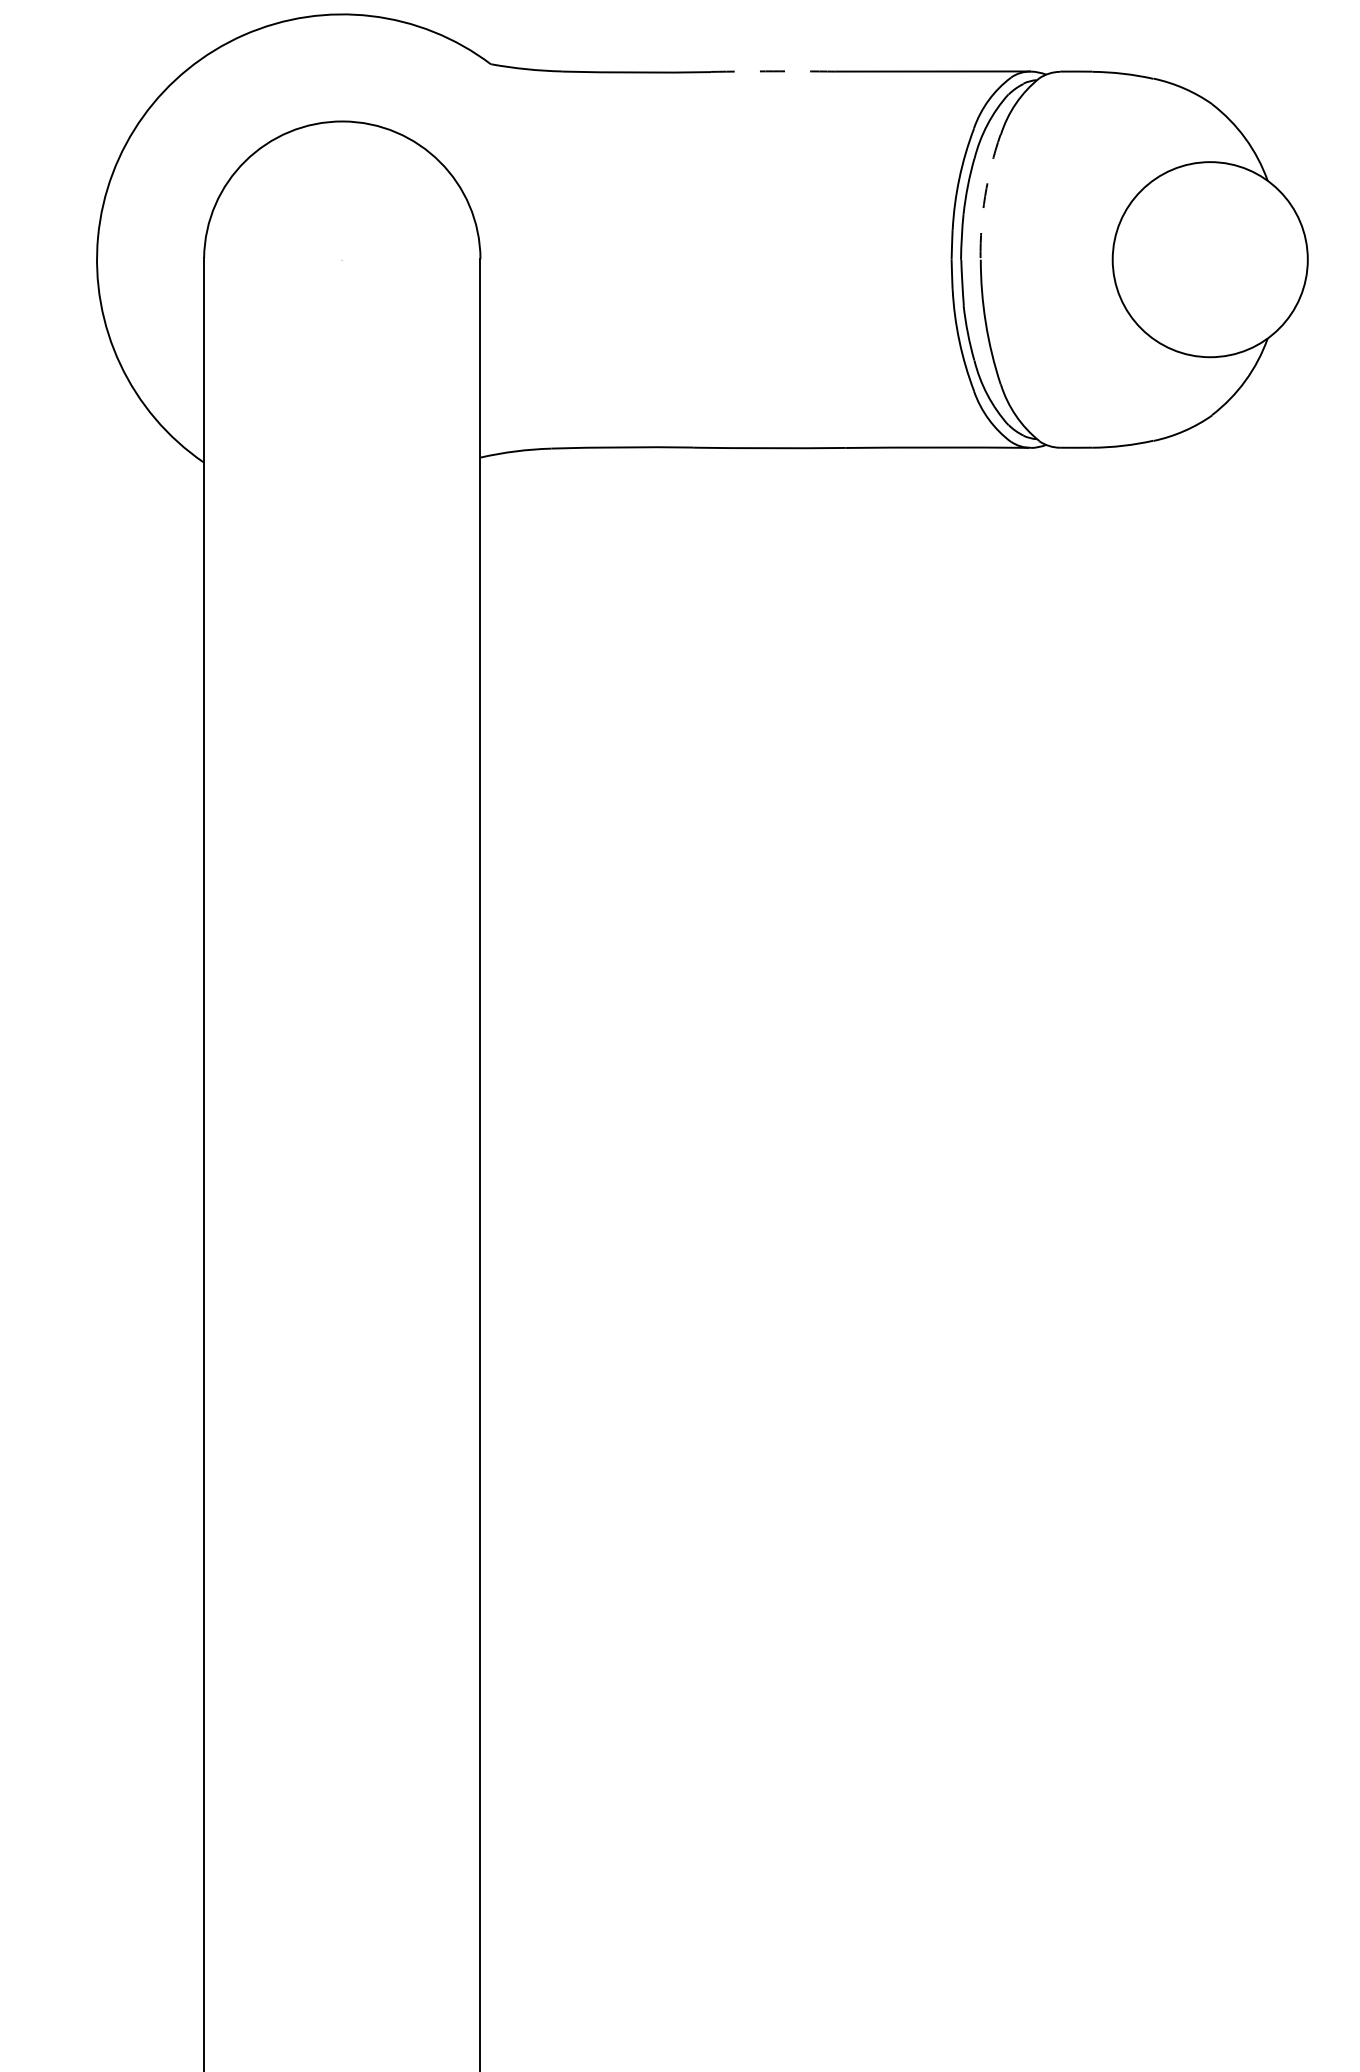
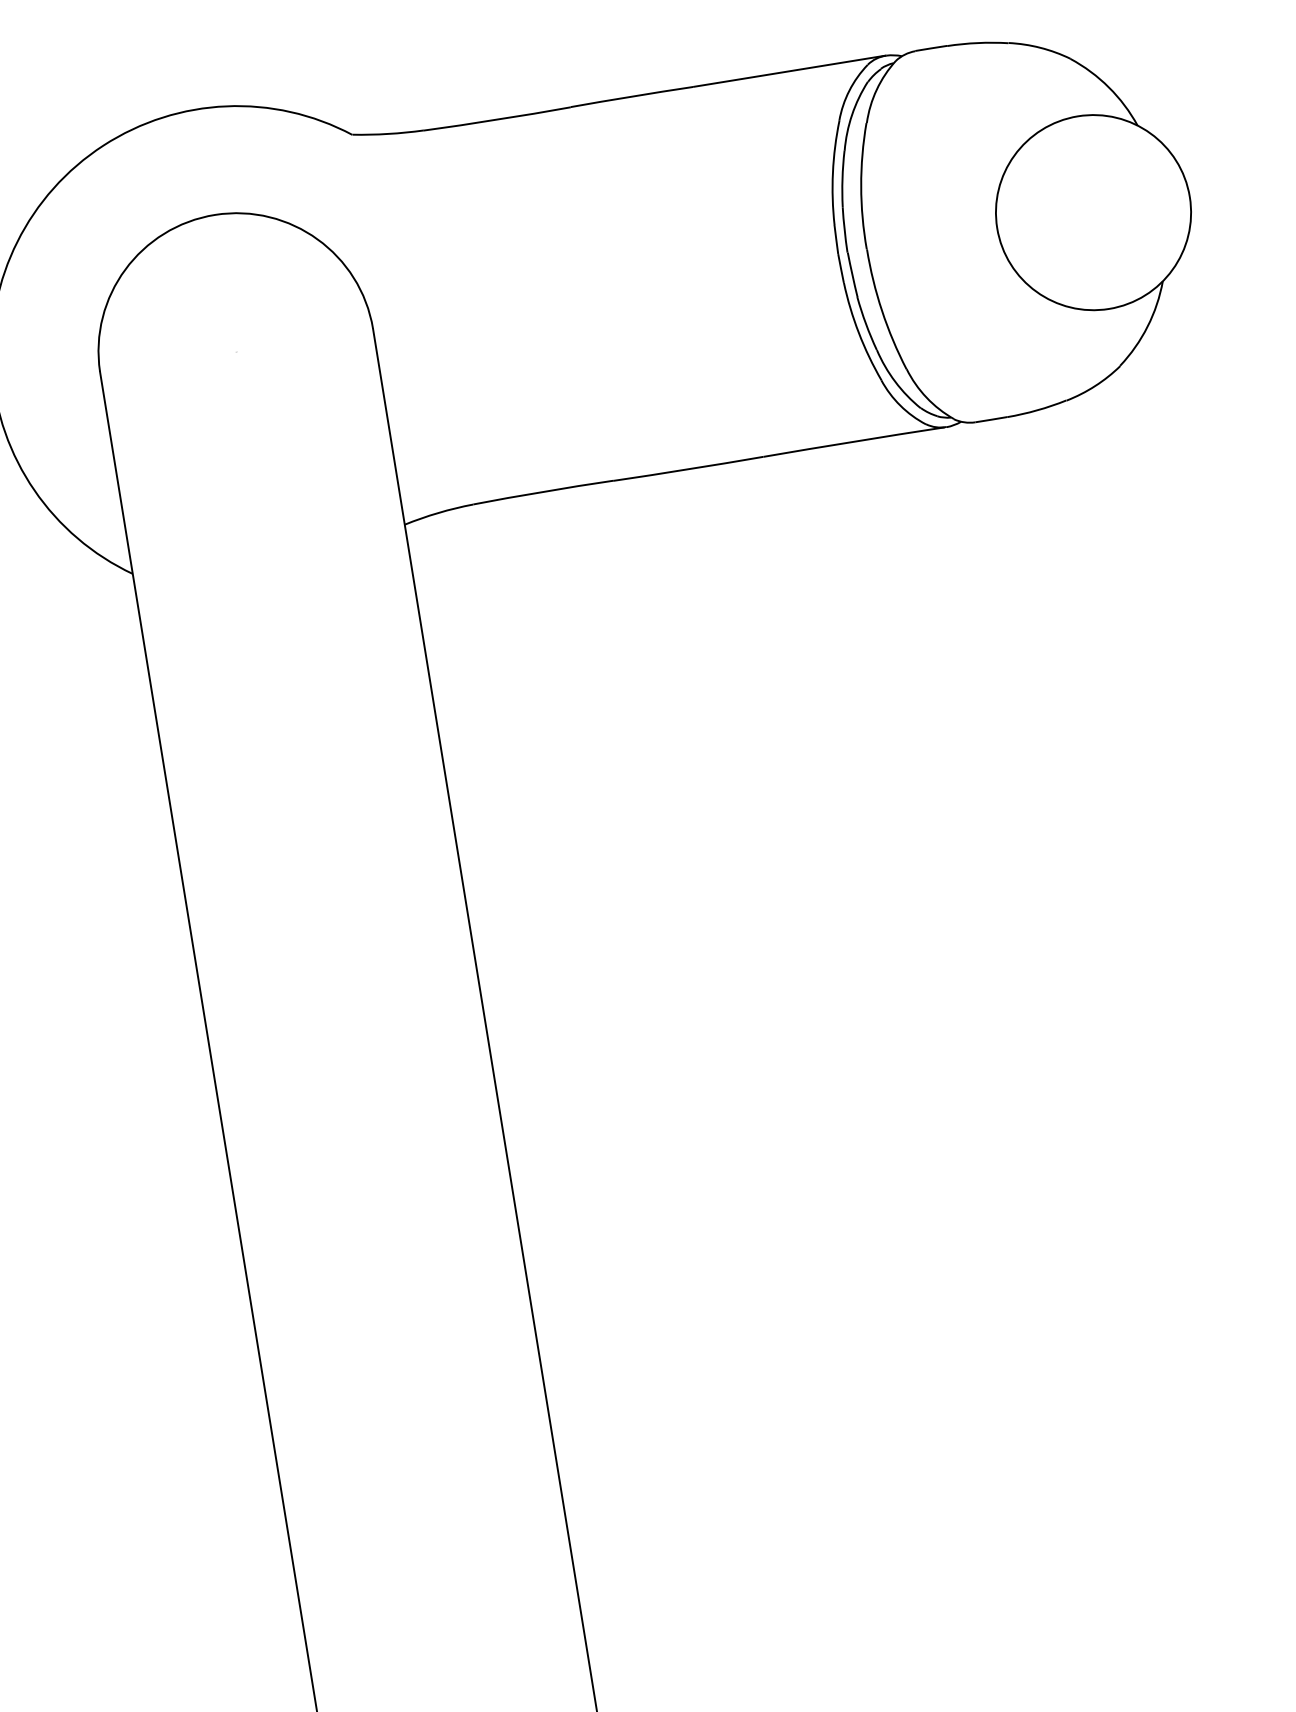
arc: (773, 71) -> (632, 96), dashed -> solid
arc: (985, 196) -> (861, 186), dashed -> solid

